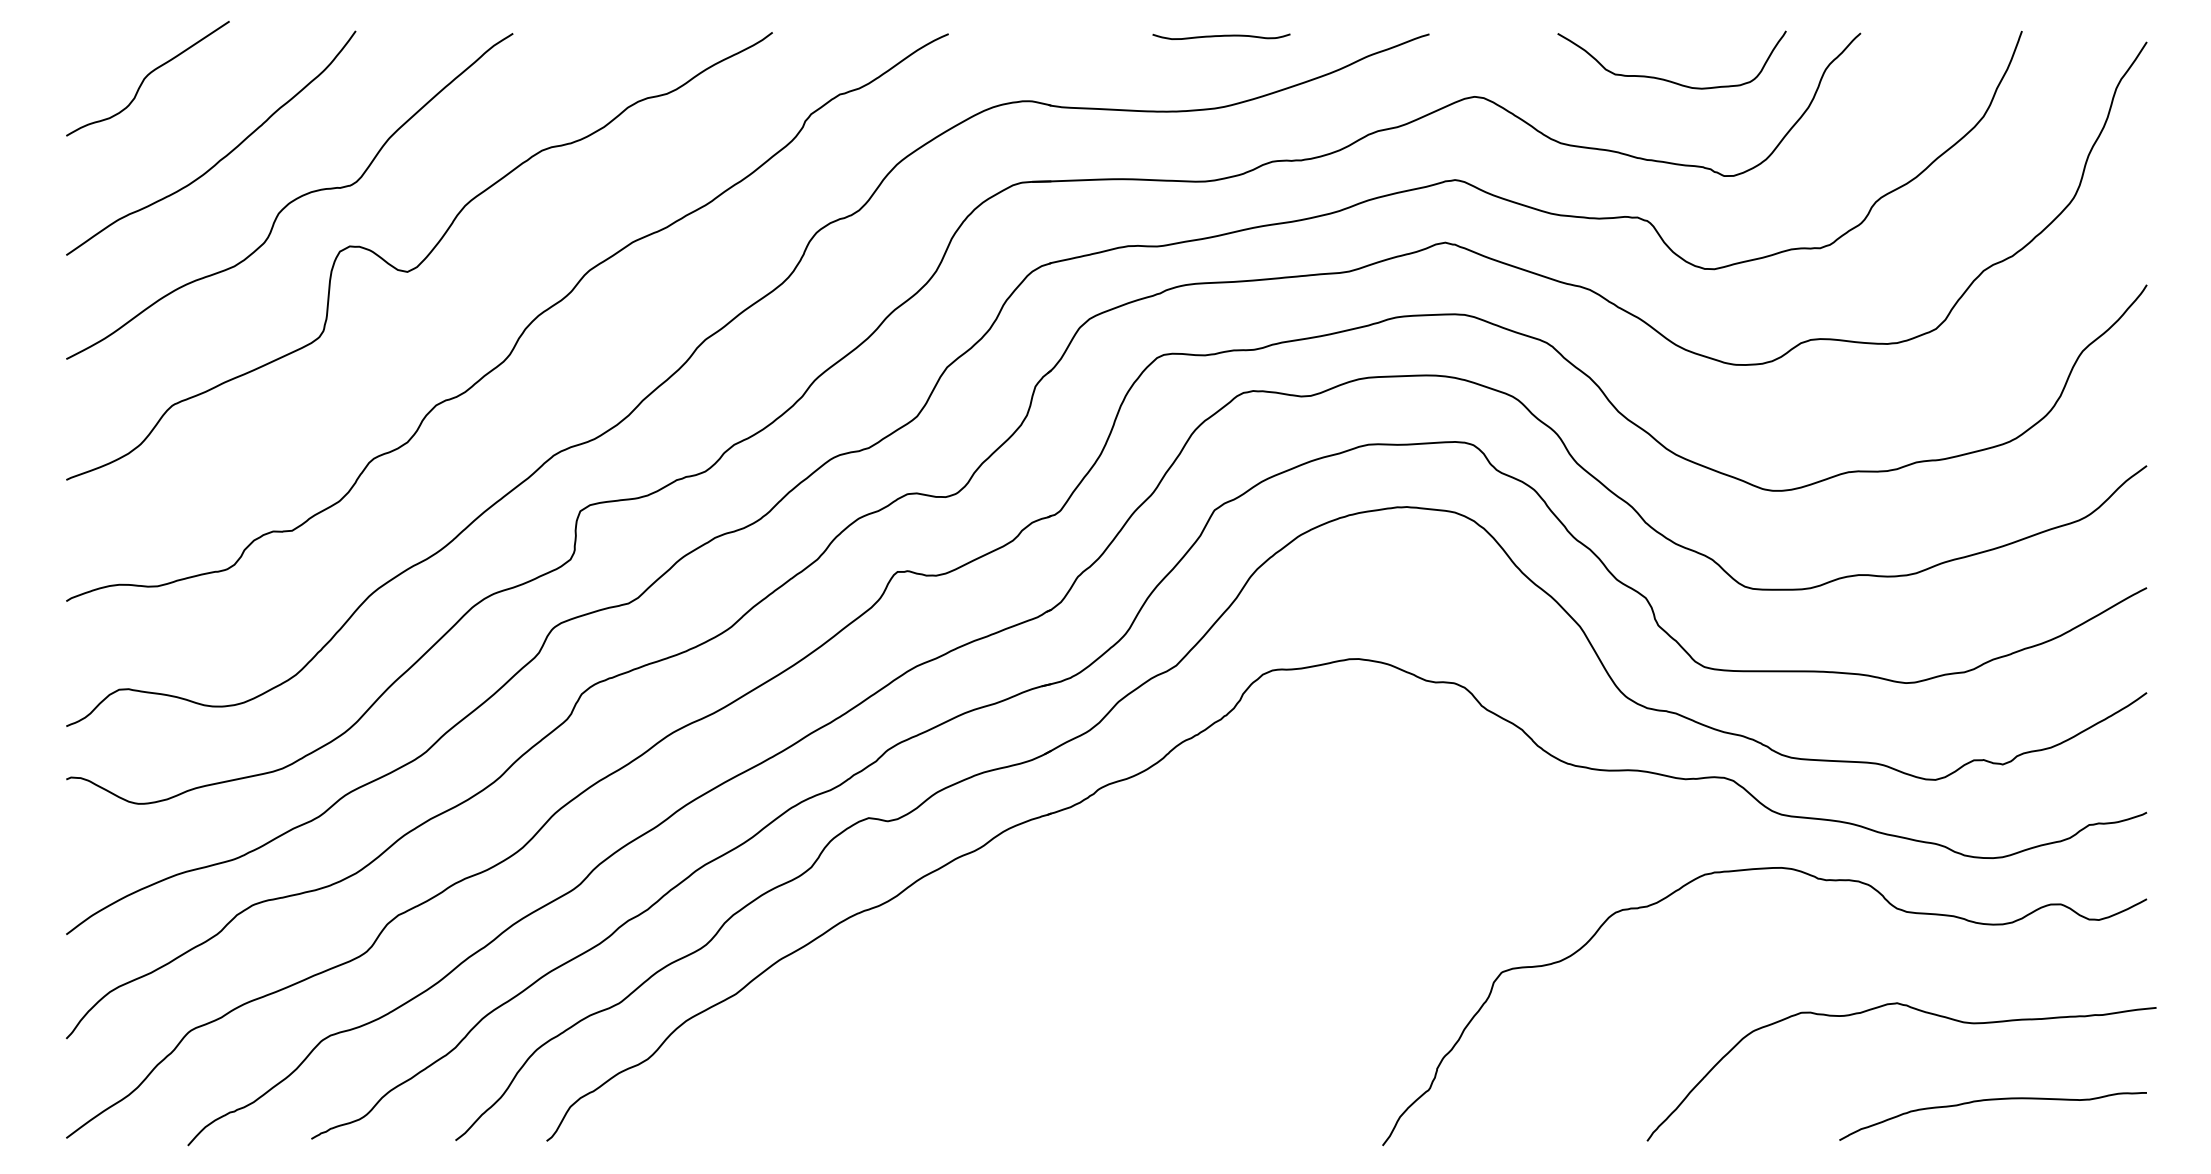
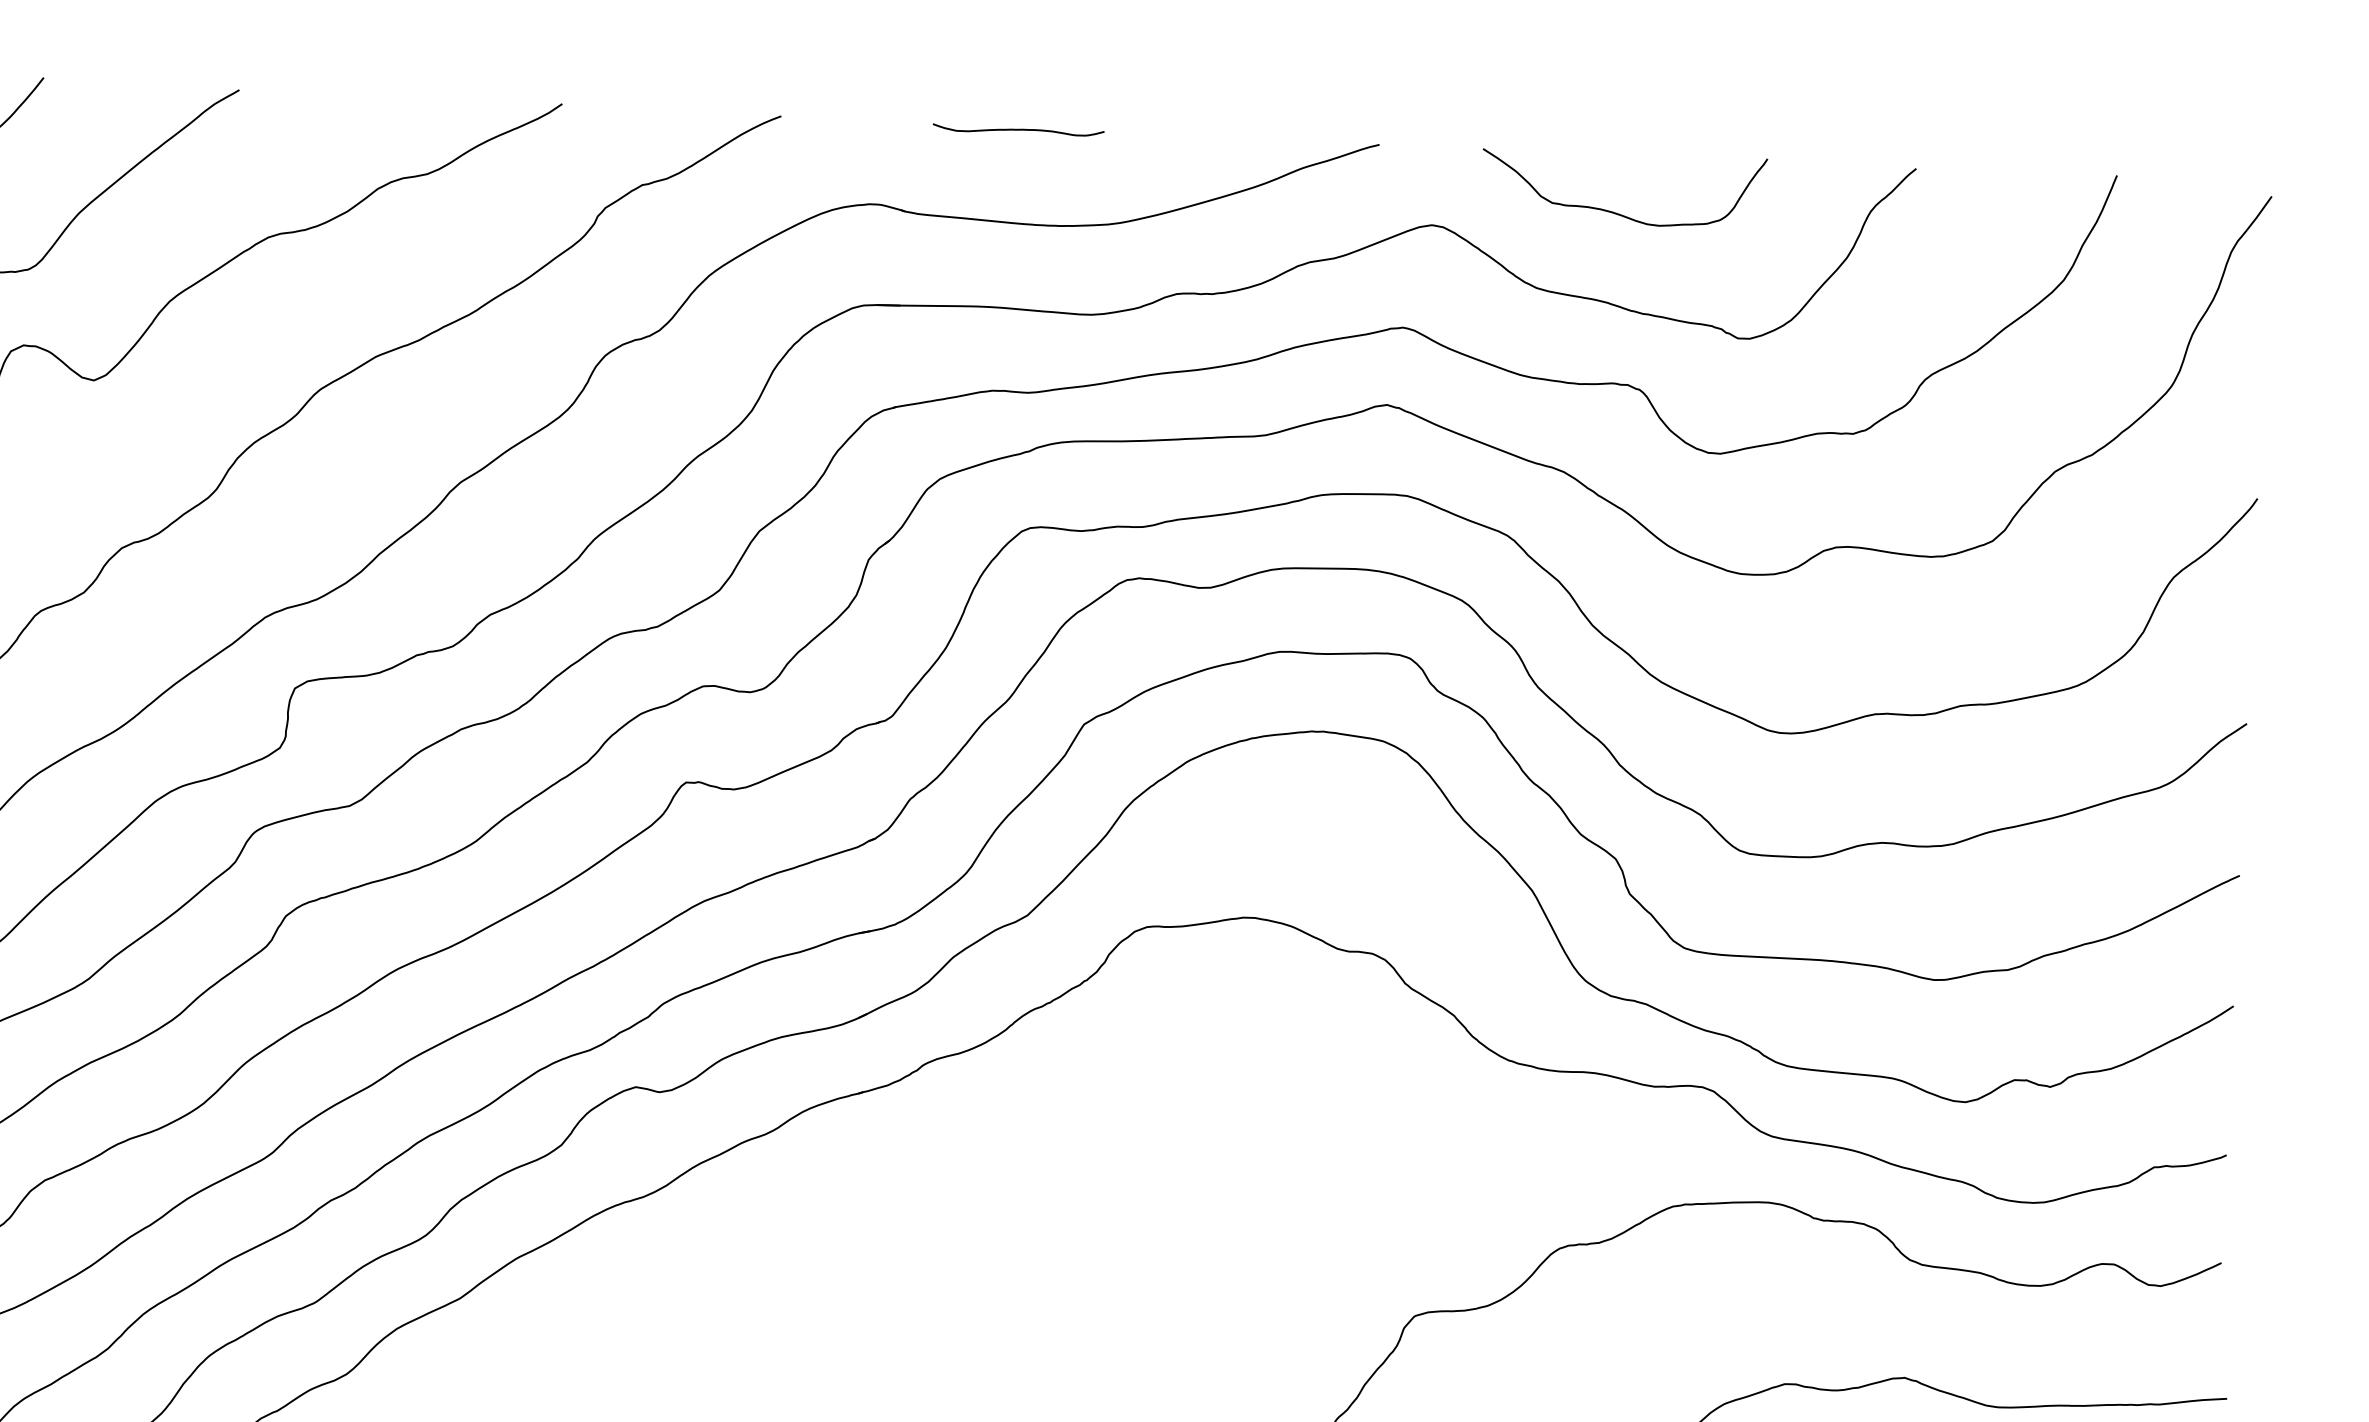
curve: (1221, 36) -> (1018, 130), moved
curve: (1667, 79) -> (1617, 212), moved

